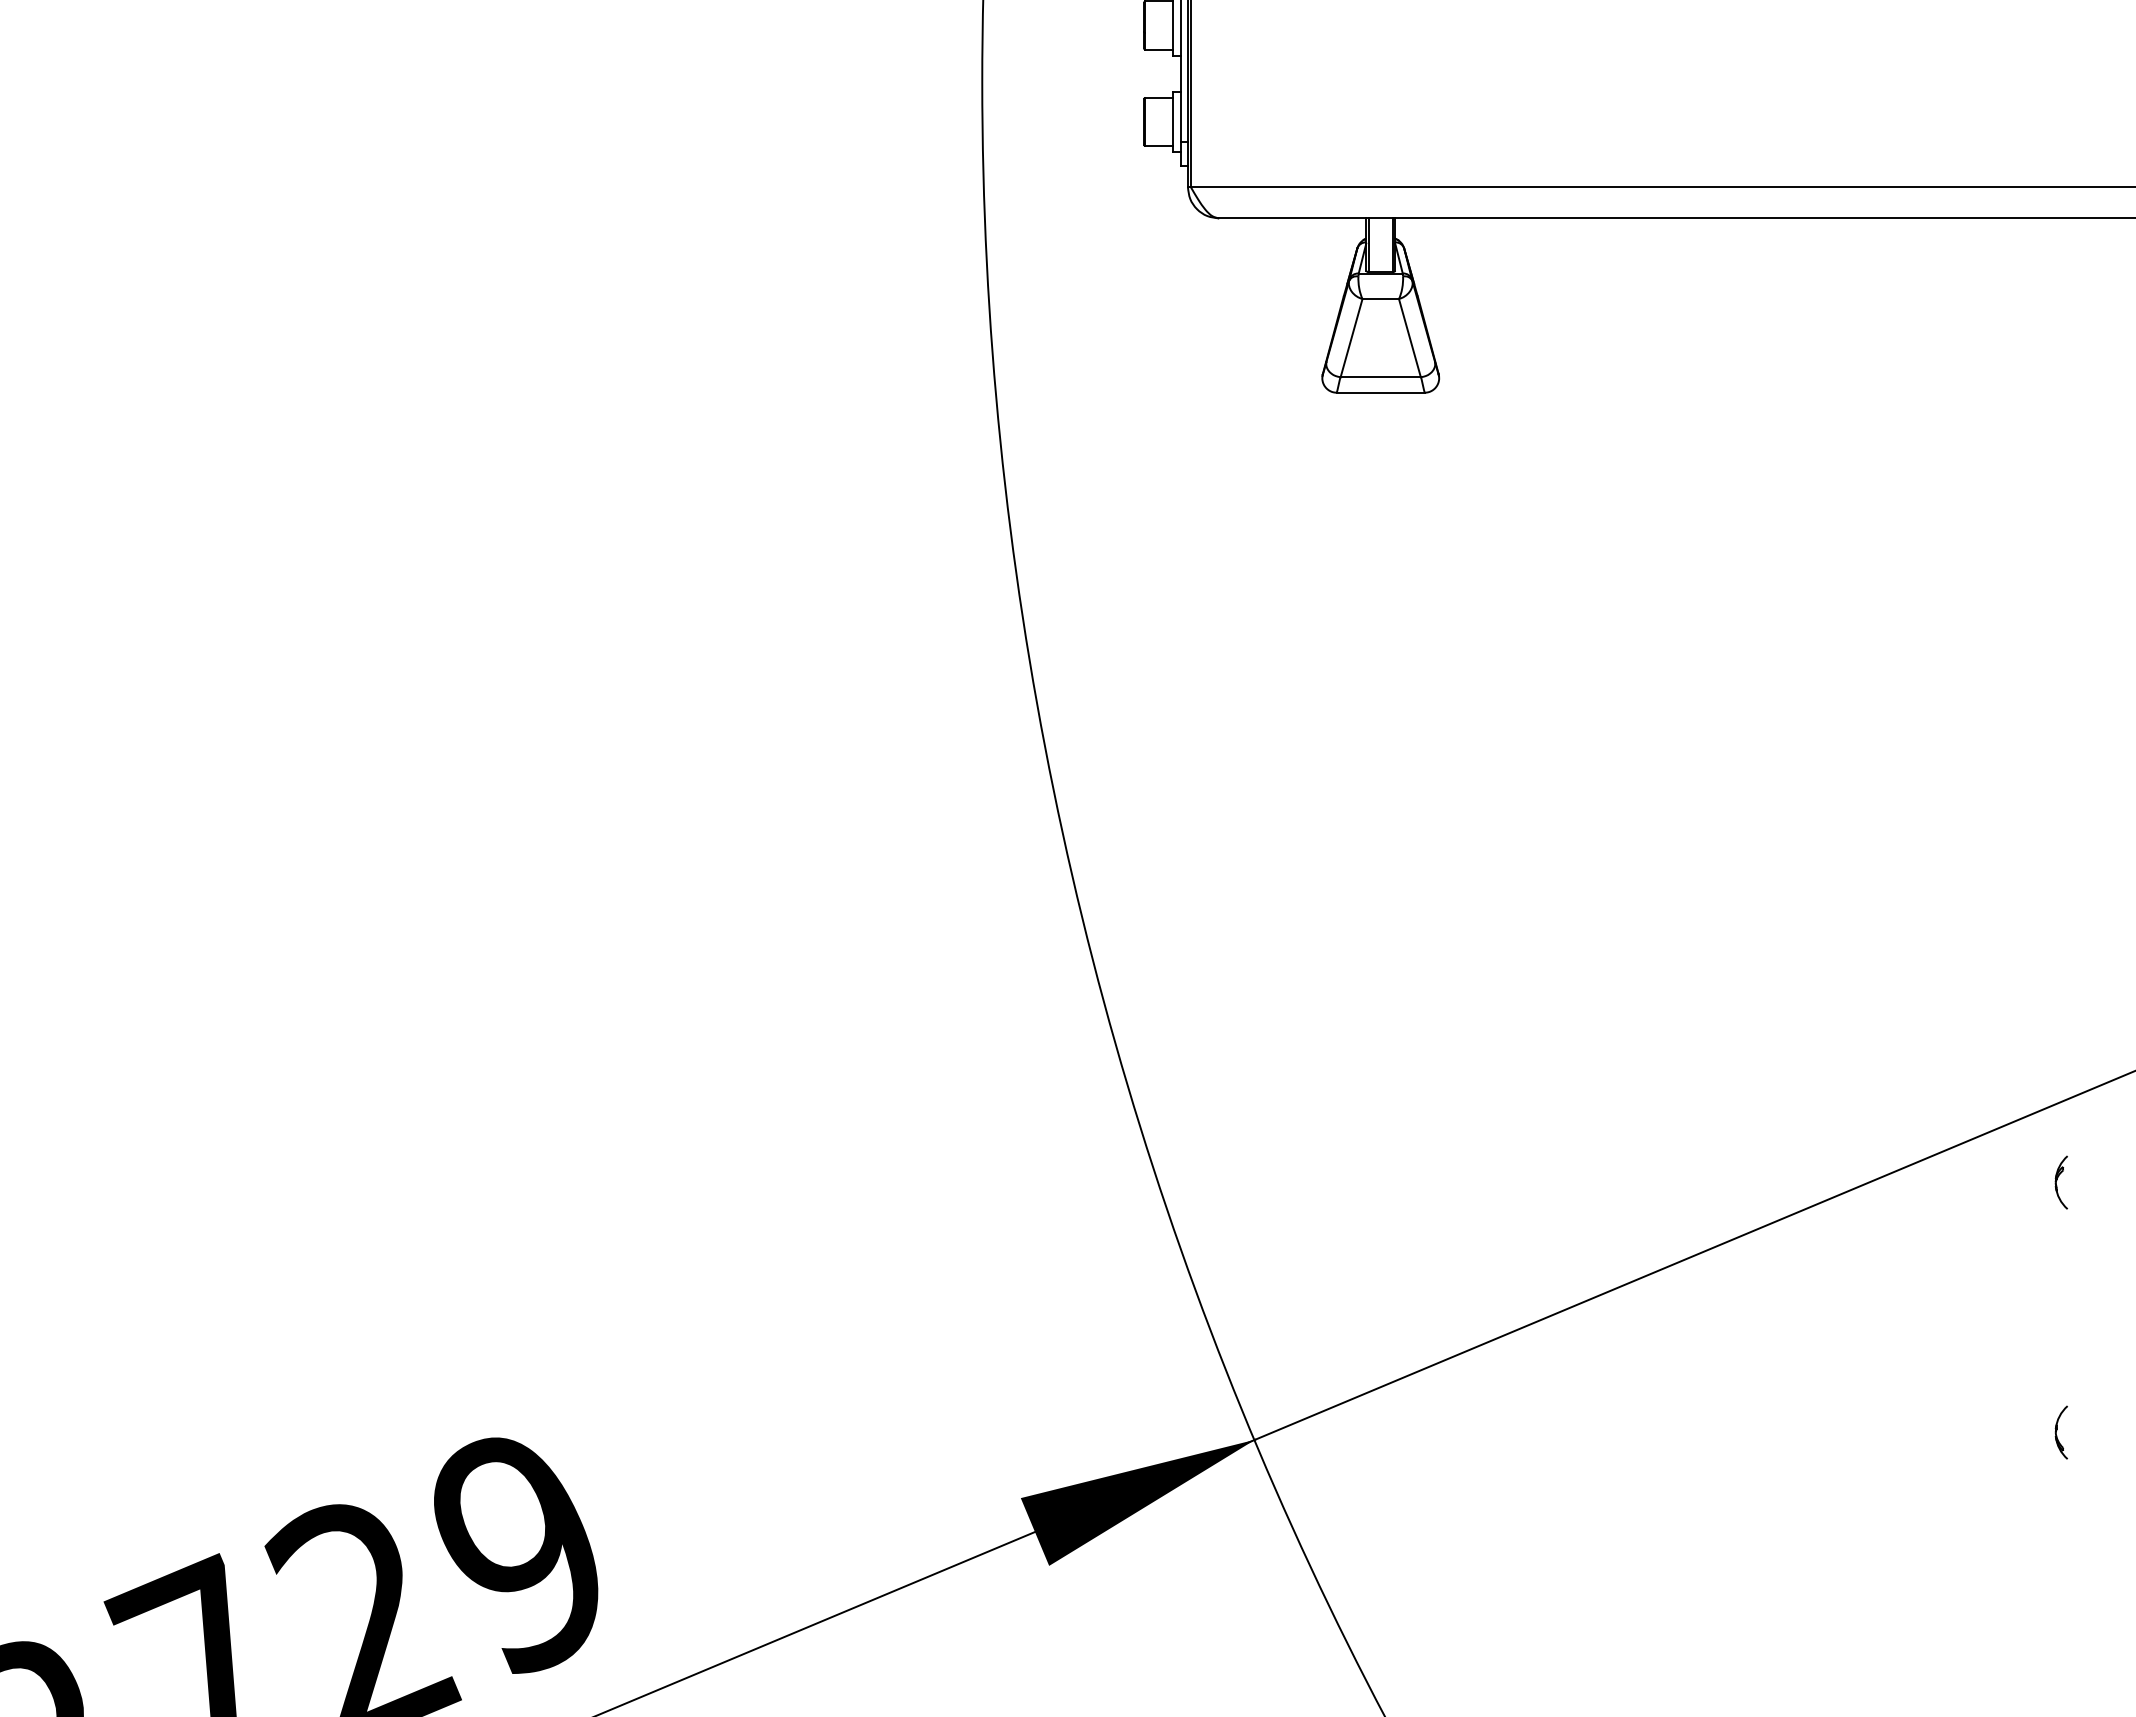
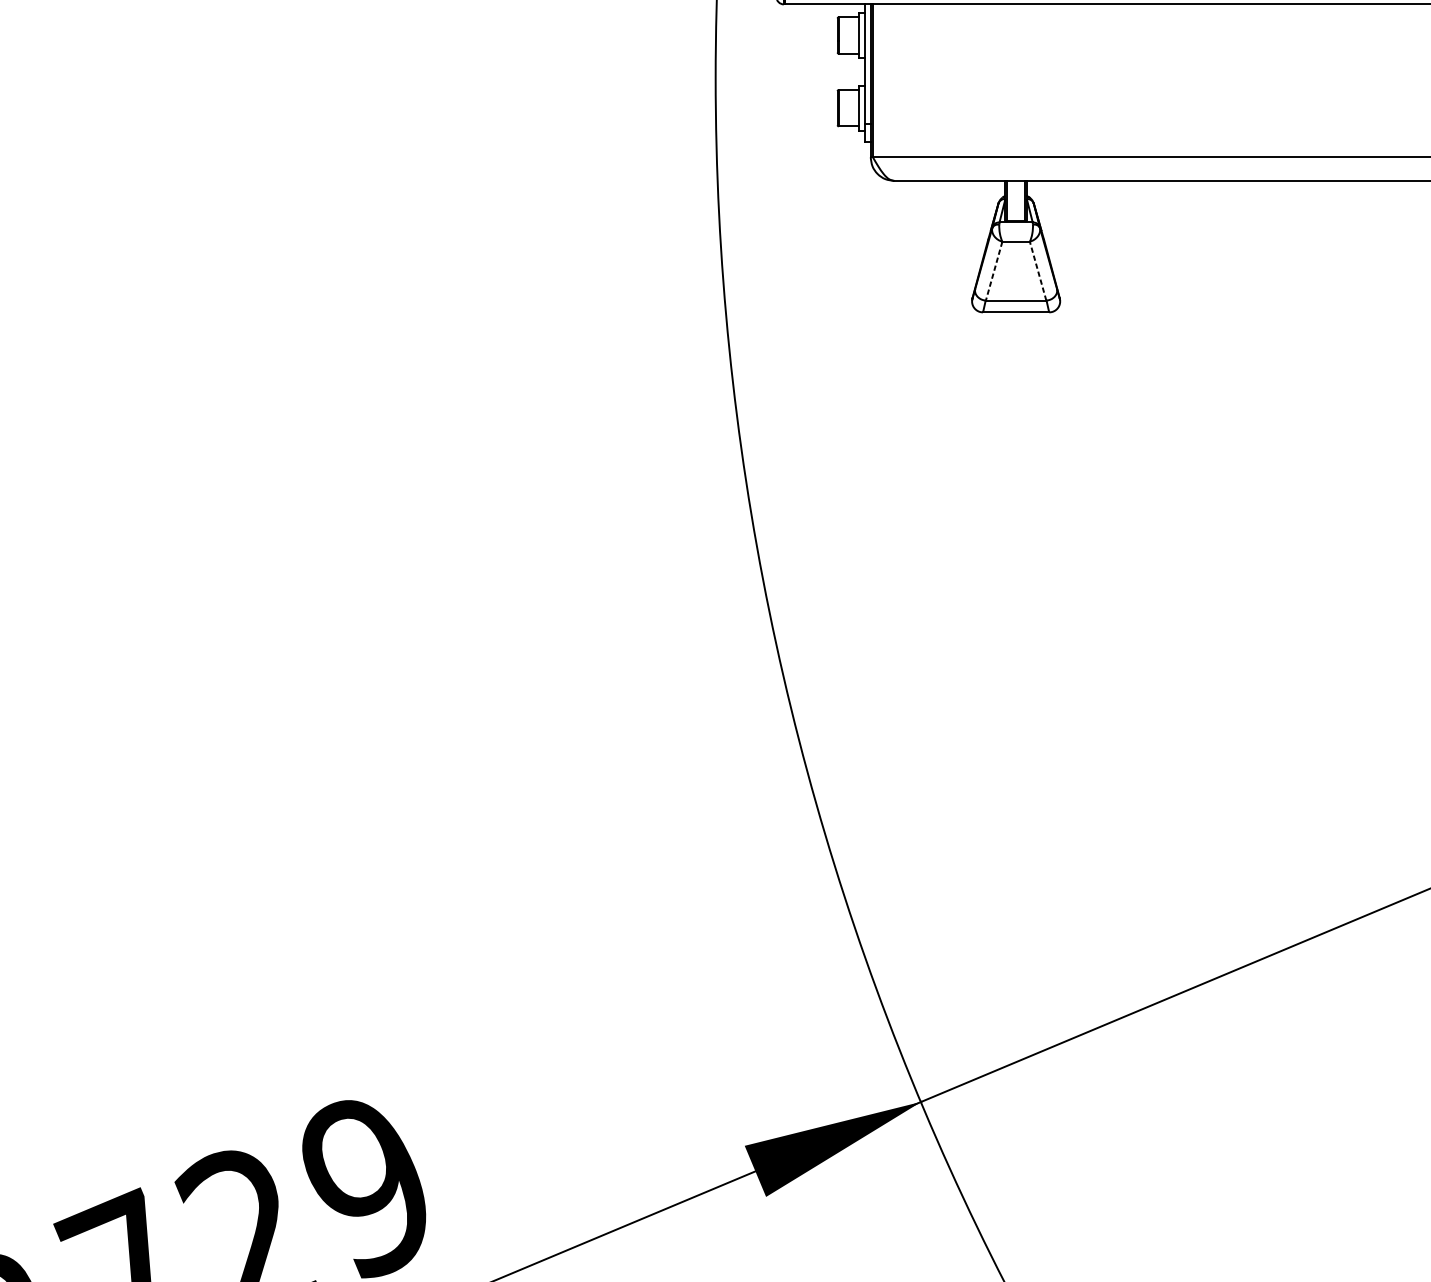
line: (1351, 338) -> (994, 271), solid -> dashed
line: (1409, 338) -> (1037, 271), solid -> dashed

